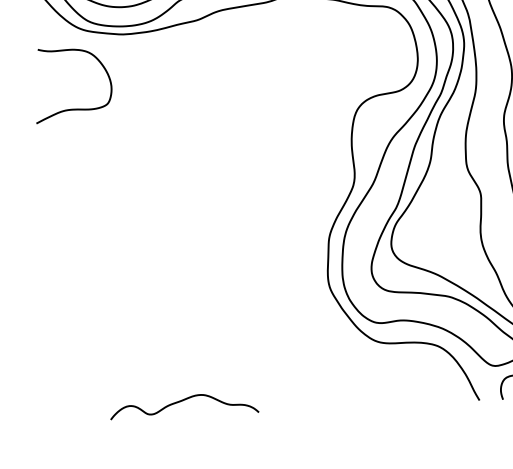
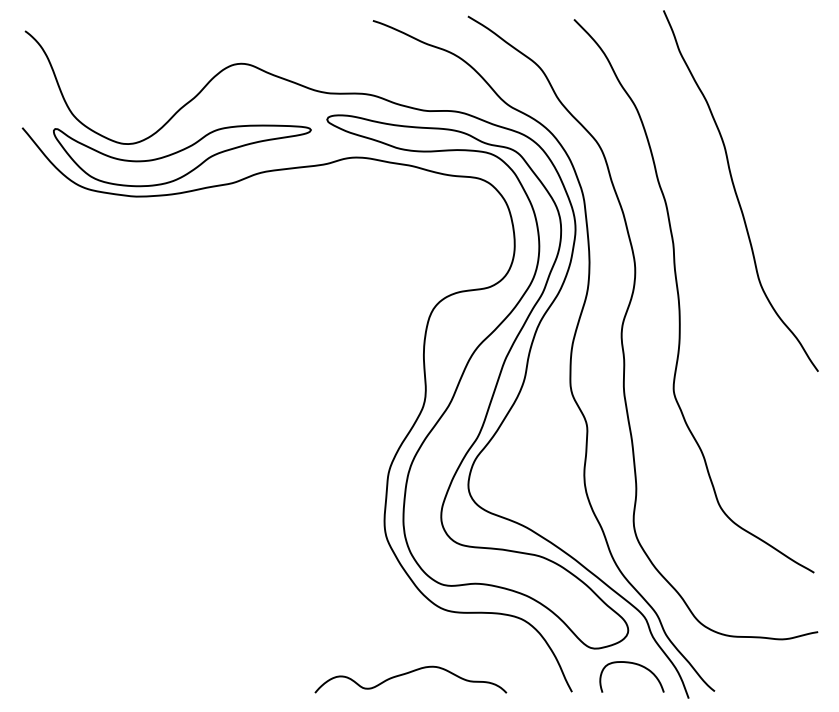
curve: (74, 108) -> (68, 289), removed
curve: (183, 401) -> (409, 673), moved

